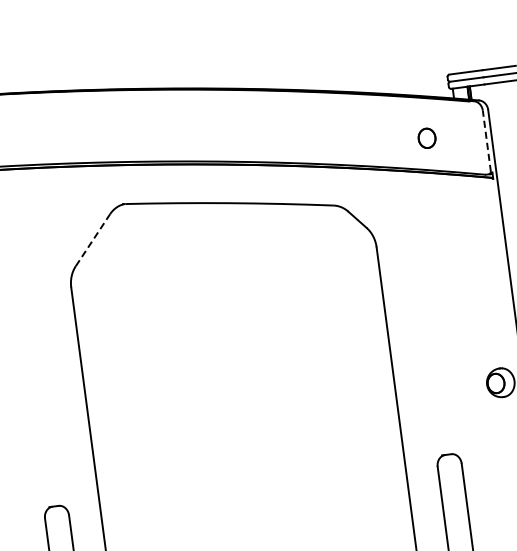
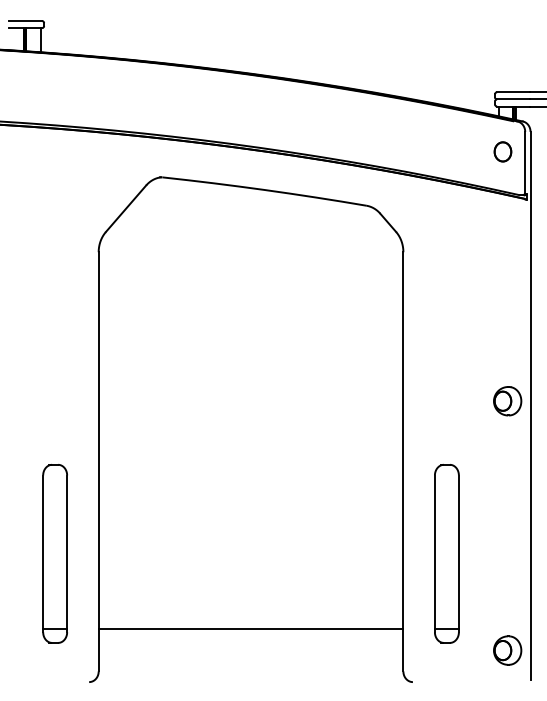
part: (426, 137) -> (502, 151), moved
line: (487, 141) -> (525, 162), dashed -> solid
line: (93, 239) -> (126, 208), dashed -> solid

